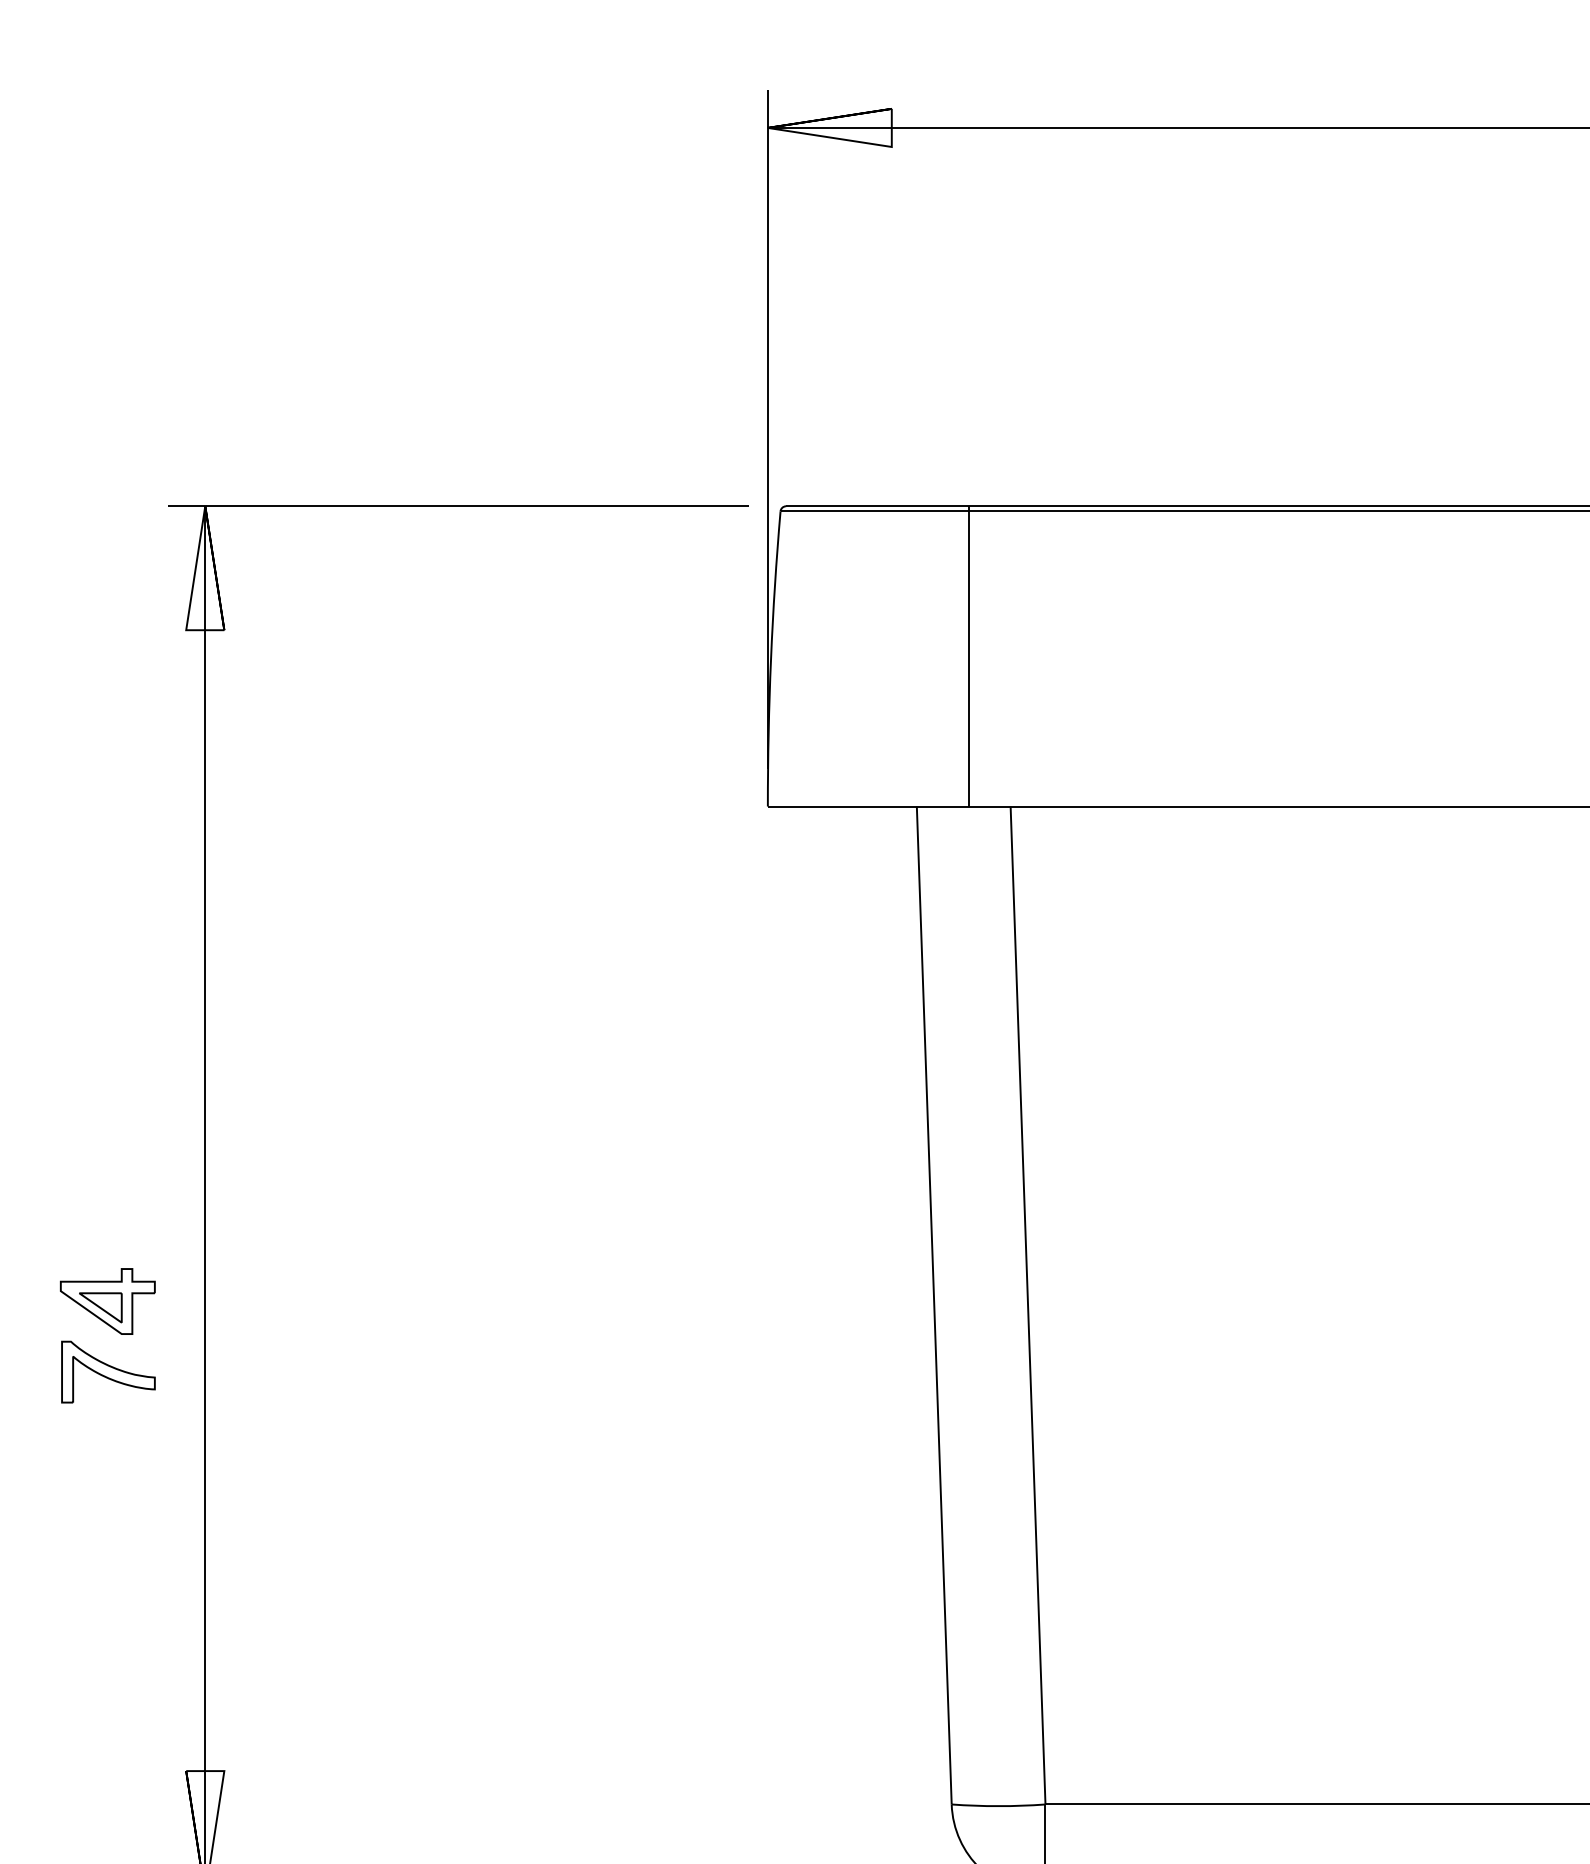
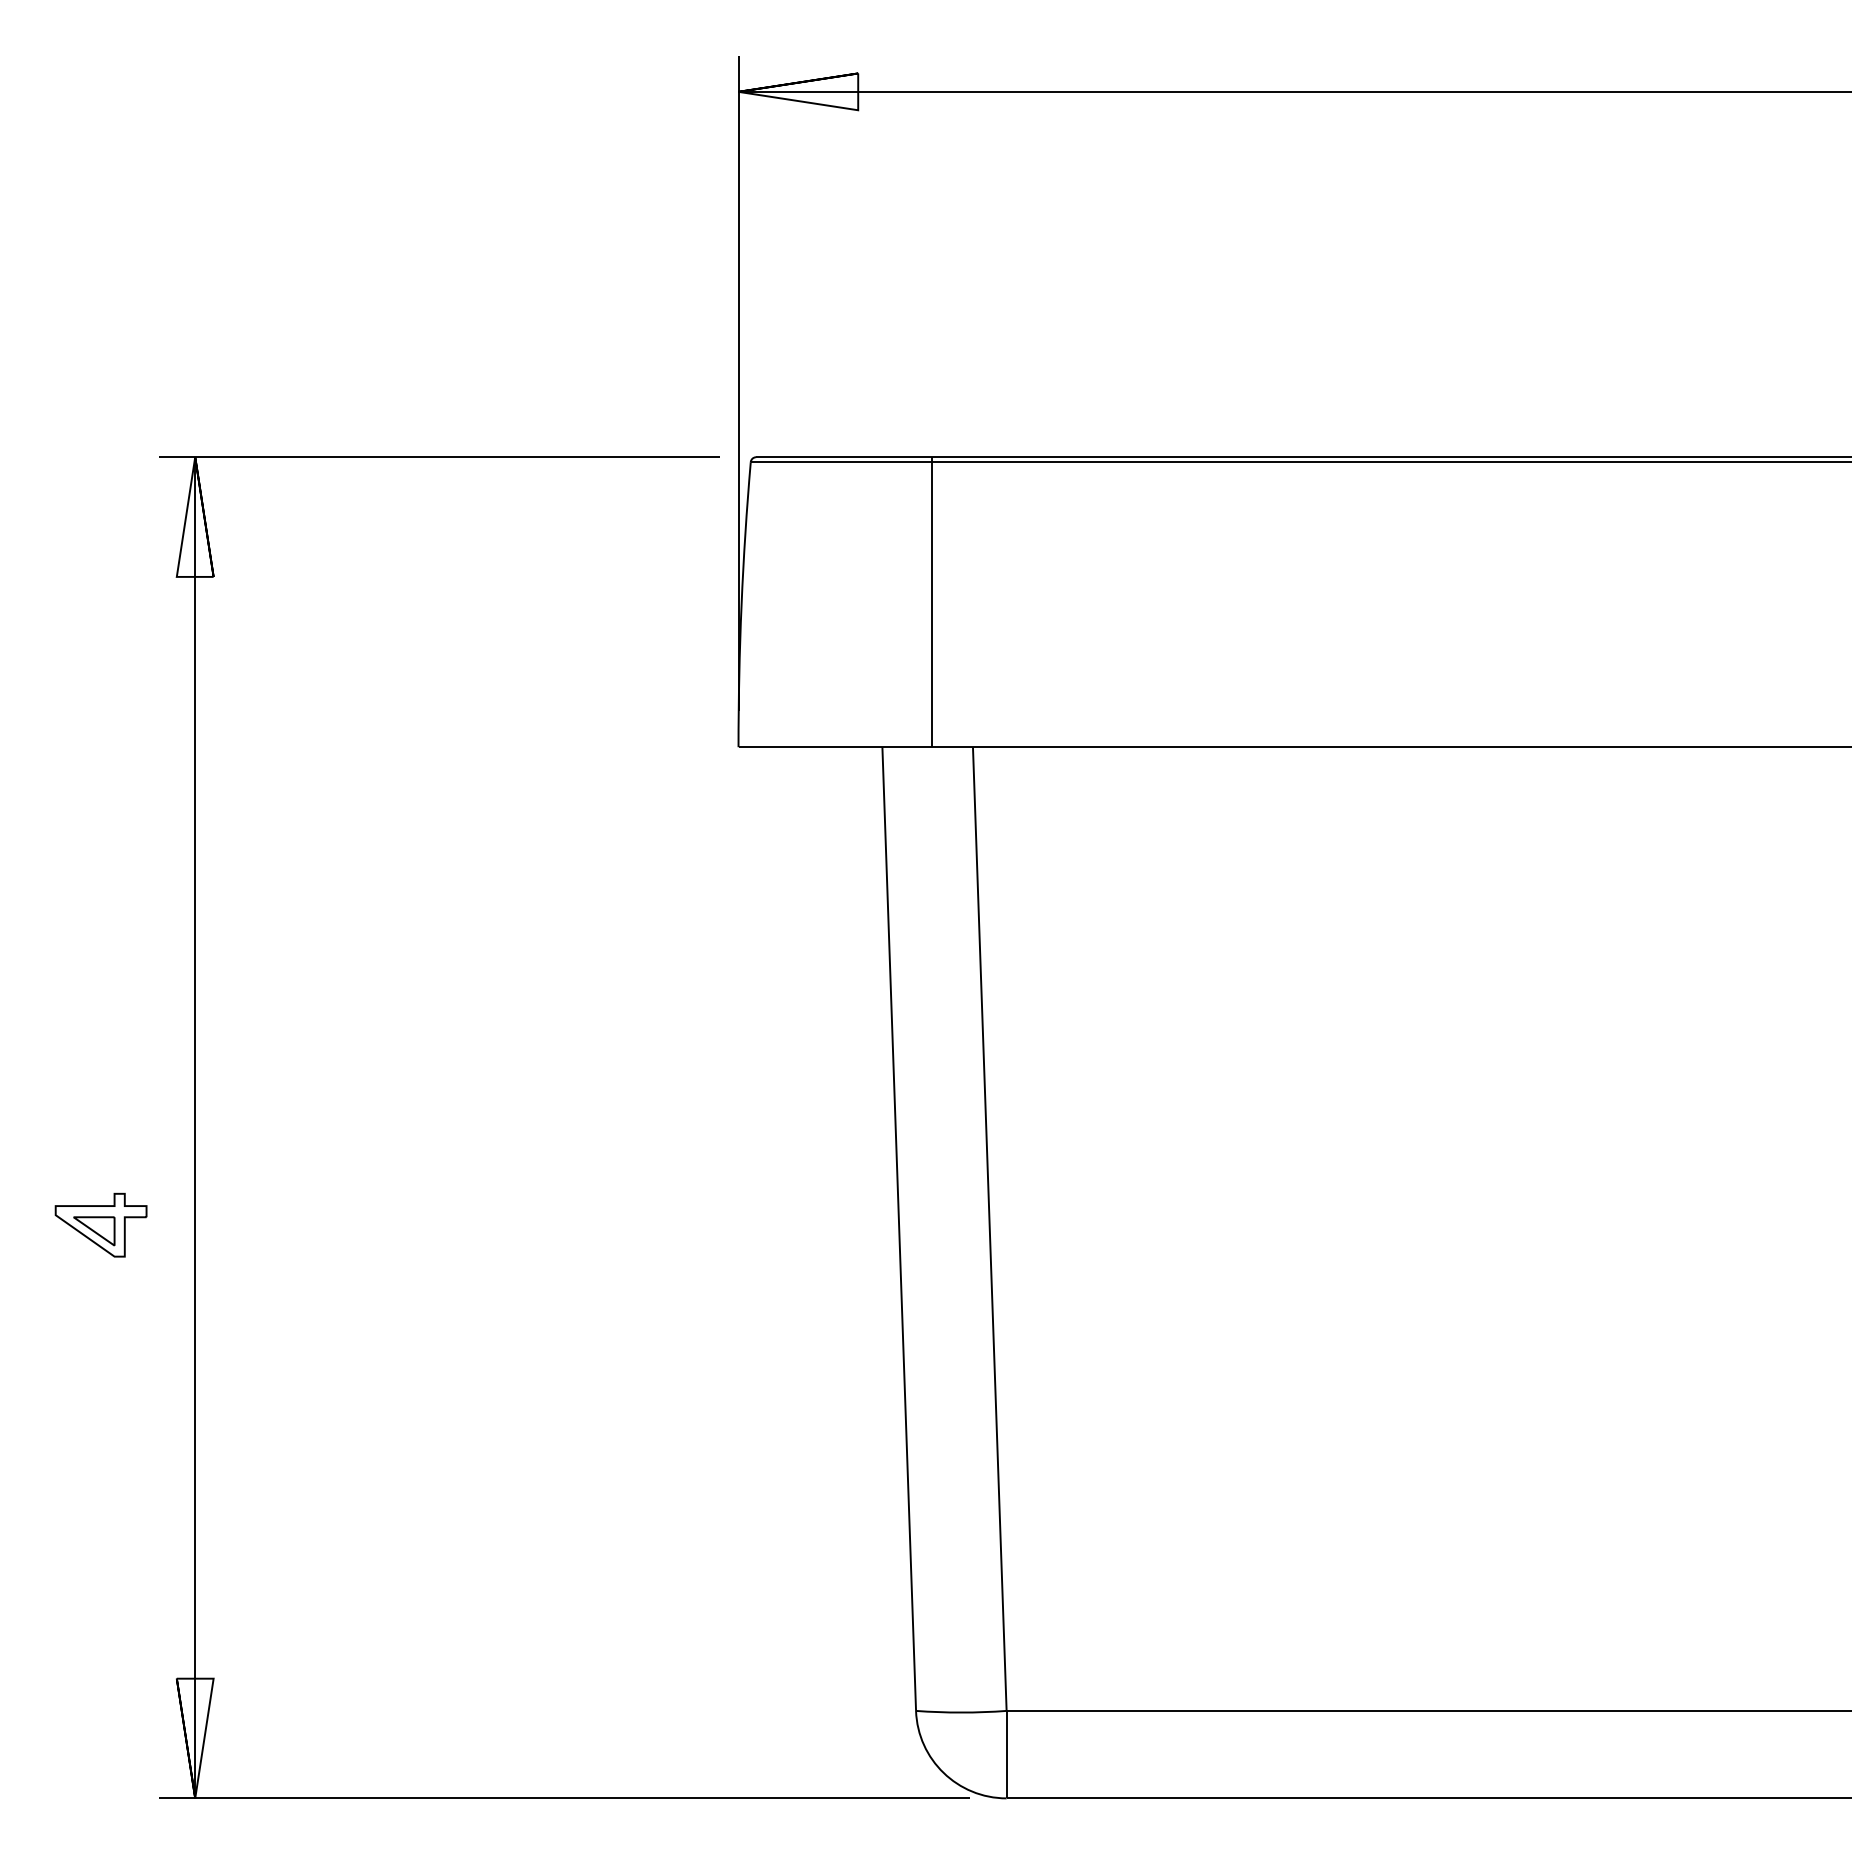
part: (108, 1372) -> (101, 1293), removed

